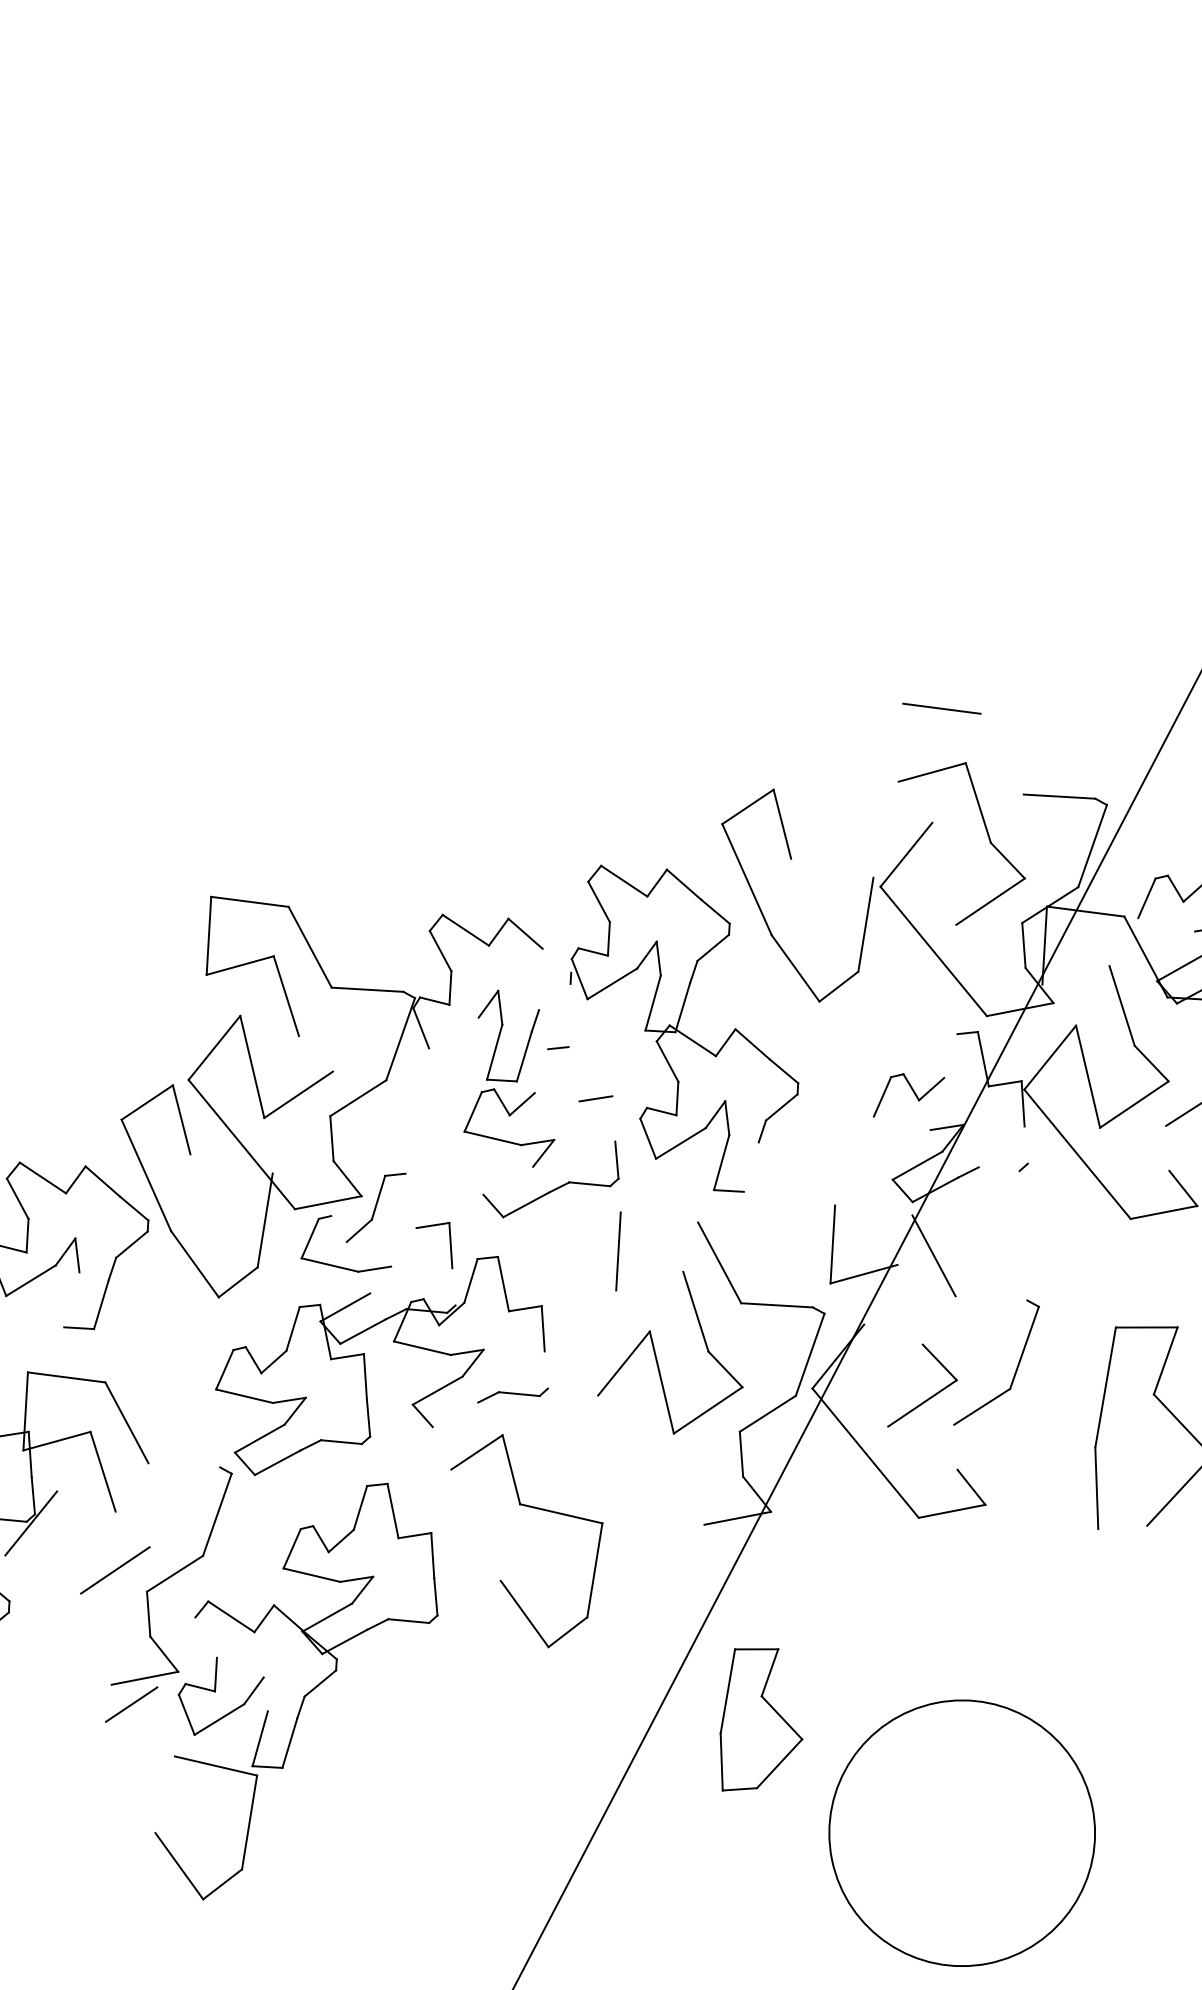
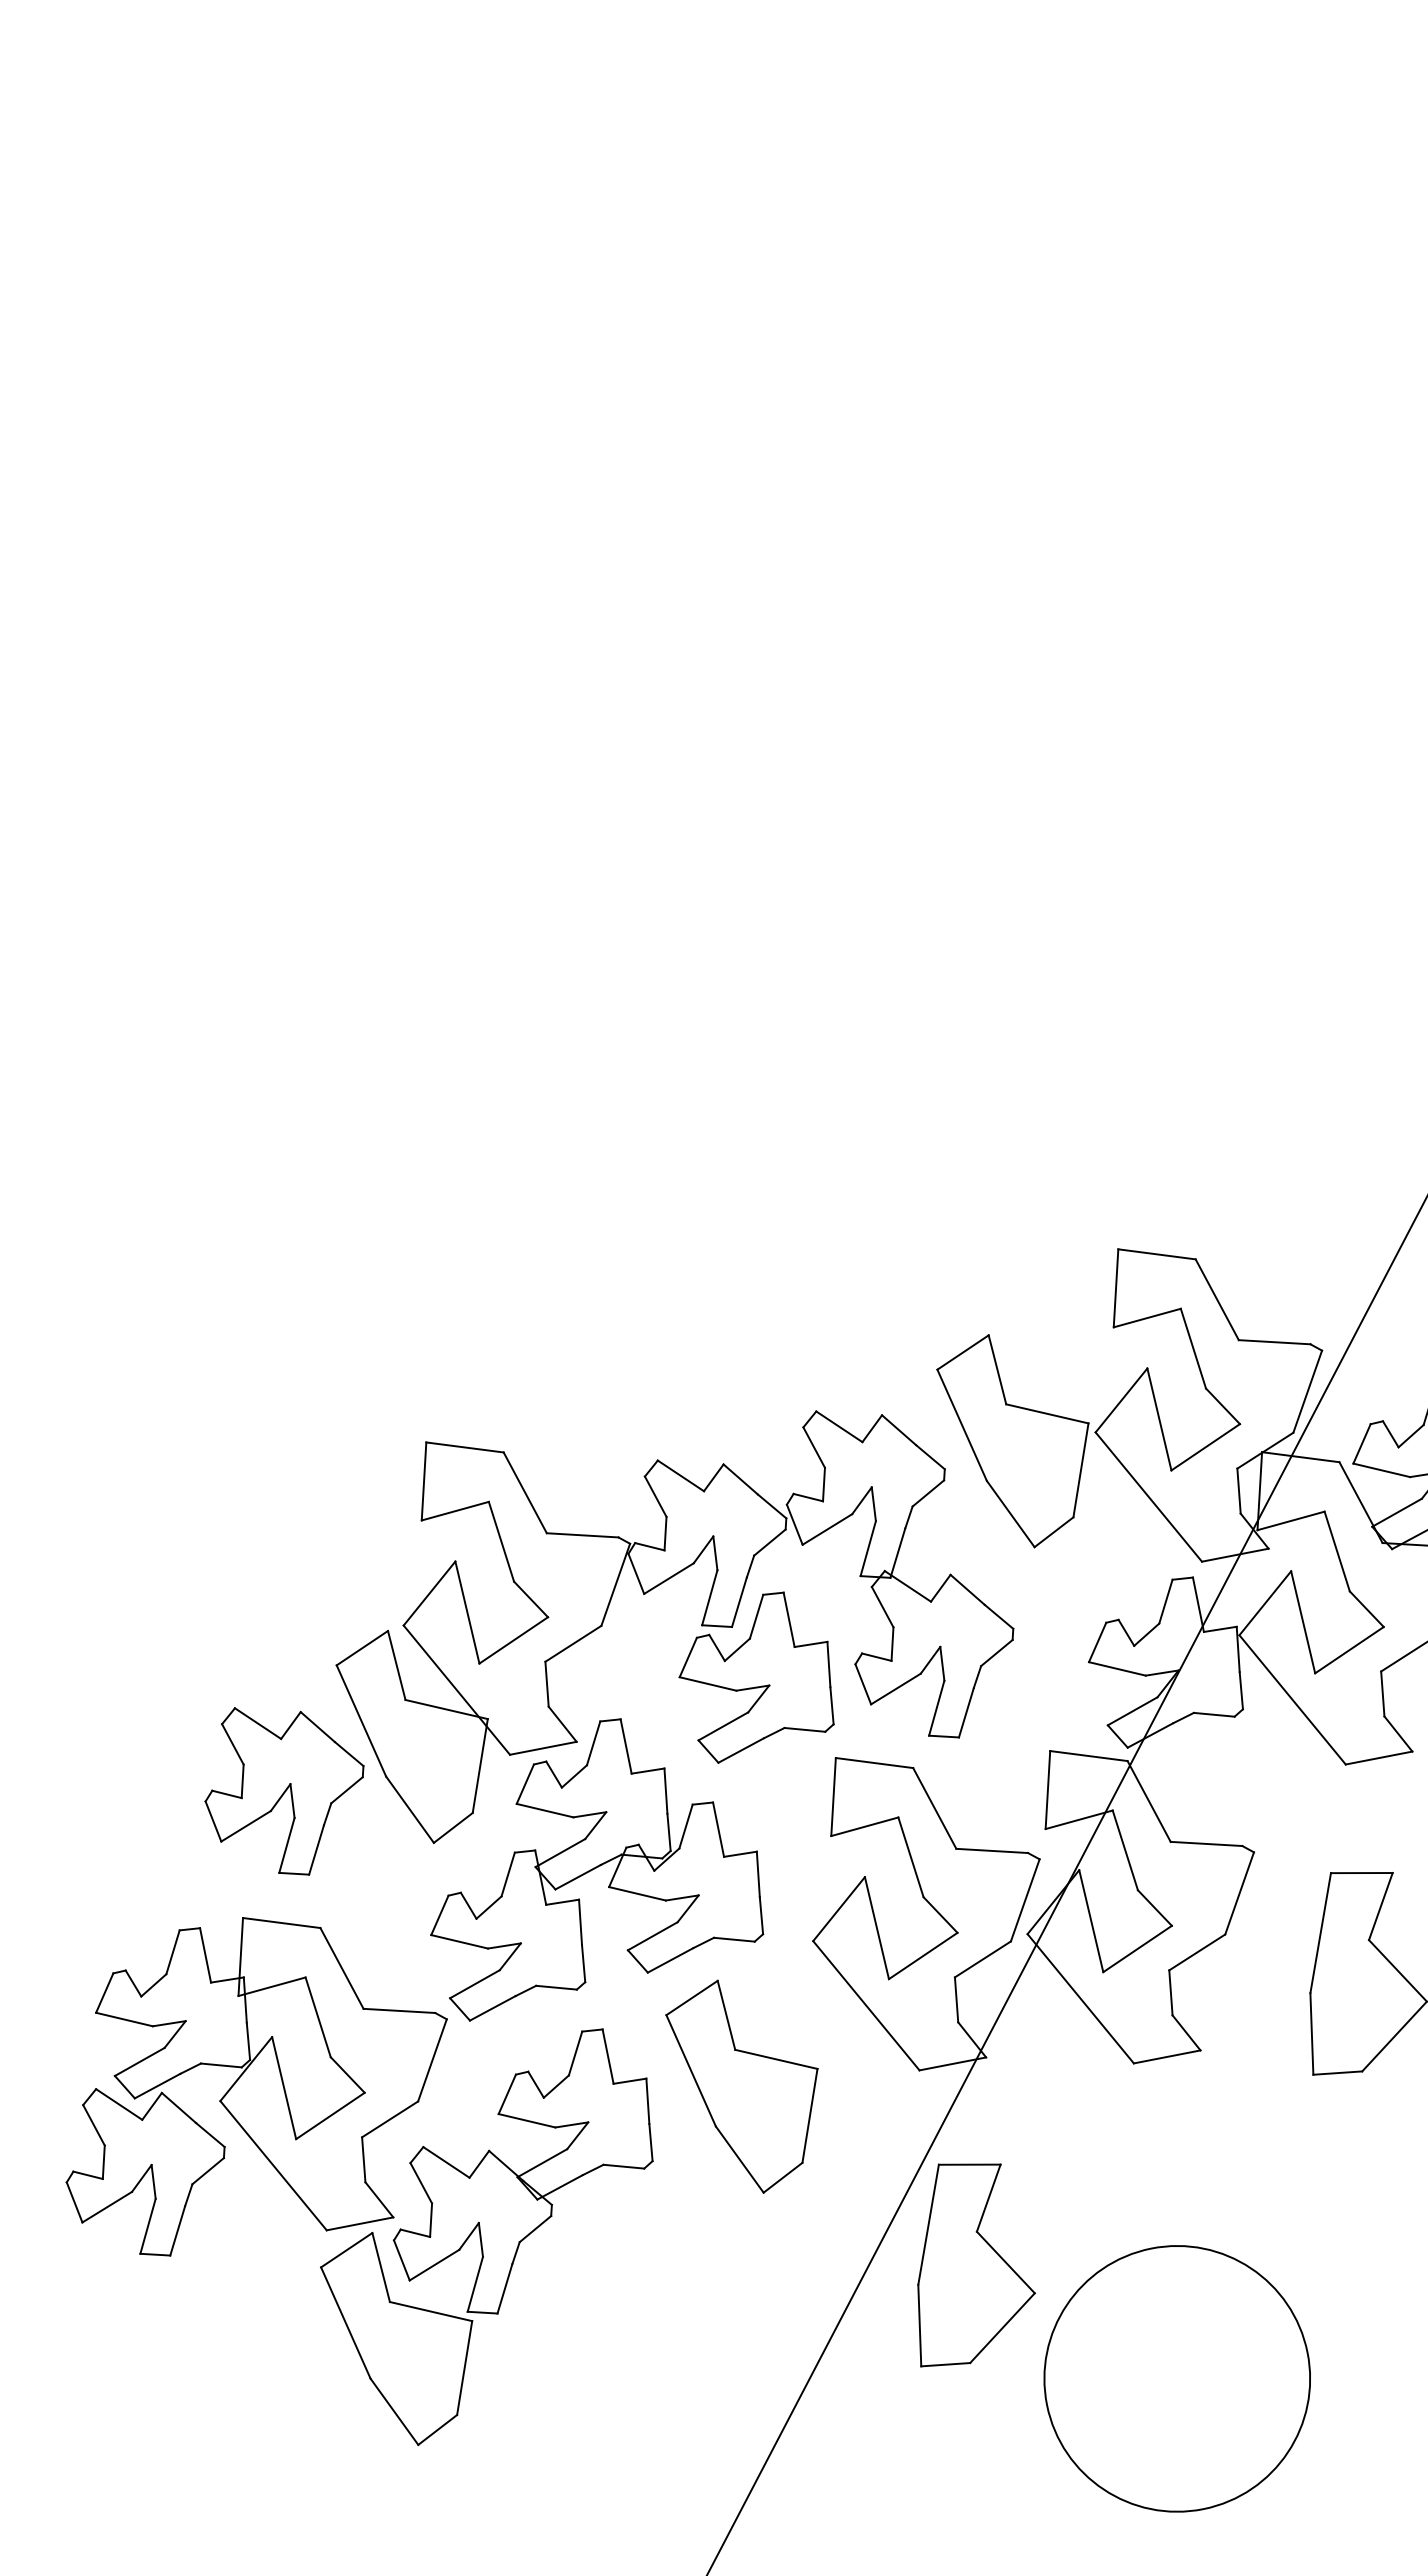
line: (900, 742) -> (1115, 1288), added
line: (1001, 753) -> (1216, 1299), added
line: (832, 867) -> (1047, 1413), added
line: (944, 873) -> (1159, 1419), added
line: (1166, 924) -> (1381, 1470), added
line: (556, 960) -> (771, 1506), added
line: (1075, 974) -> (1290, 1520), added
line: (554, 996) -> (769, 1542), added
line: (453, 1032) -> (668, 1578), added
line: (316, 1053) -> (531, 1599), added
line: (950, 1055) -> (1165, 1601), added
line: (541, 1070) -> (756, 1616), added
line: (573, 1073) -> (788, 1619), added
line: (613, 1118) -> (828, 1664), added
line: (902, 1122) -> (1117, 1668), added
line: (1025, 1144) -> (1240, 1690), added
line: (1167, 1147) -> (1382, 1693), added
line: (231, 1163) -> (446, 1709), added
line: (750, 1166) -> (965, 1712), added
line: (998, 1168) -> (1213, 1714), added
line: (508, 1180) -> (723, 1726), added
line: (410, 1200) -> (625, 1746), added
line: (873, 1210) -> (1088, 1756), added
line: (659, 1217) -> (874, 1763), added
line: (338, 1228) -> (553, 1774), added
line: (380, 1279) -> (595, 1825), added
line: (649, 1280) -> (864, 1826), added
line: (453, 1286) -> (668, 1832), added
line: (991, 1297) -> (1206, 1843), added
line: (71, 1298) -> (286, 1844), added
line: (909, 1304) -> (1124, 1850), added
line: (546, 1369) -> (761, 1915), added
line: (876, 1375) -> (1091, 1921), added
line: (455, 1414) -> (670, 1960), added
line: (955, 1446) -> (1170, 1992), added
line: (651, 1459) -> (866, 2005), added
line: (184, 1464) -> (399, 2010), added
line: (475, 1524) -> (690, 2070), added
line: (1122, 1526) -> (1337, 2072), added
line: (132, 1528) -> (347, 2074), added
line: (69, 1542) -> (284, 2088), added
line: (58, 1619) -> (273, 2165), added
line: (206, 1637) -> (421, 2183), added
line: (265, 1693) -> (480, 2239), added
part: (761, 1719) -> (976, 2265), size x1.43
line: (165, 1721) -> (380, 2267), added
line: (130, 1776) -> (345, 2322), added

